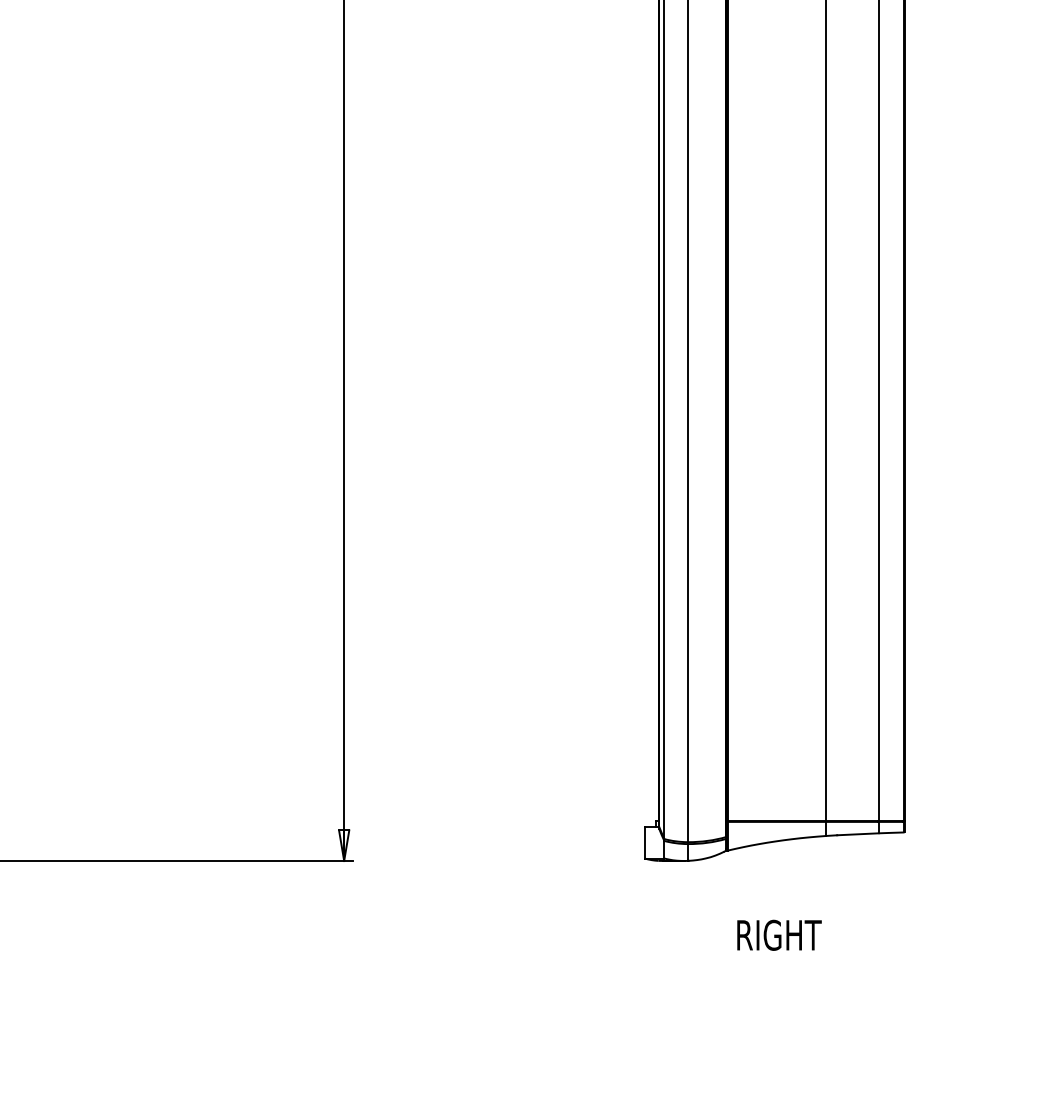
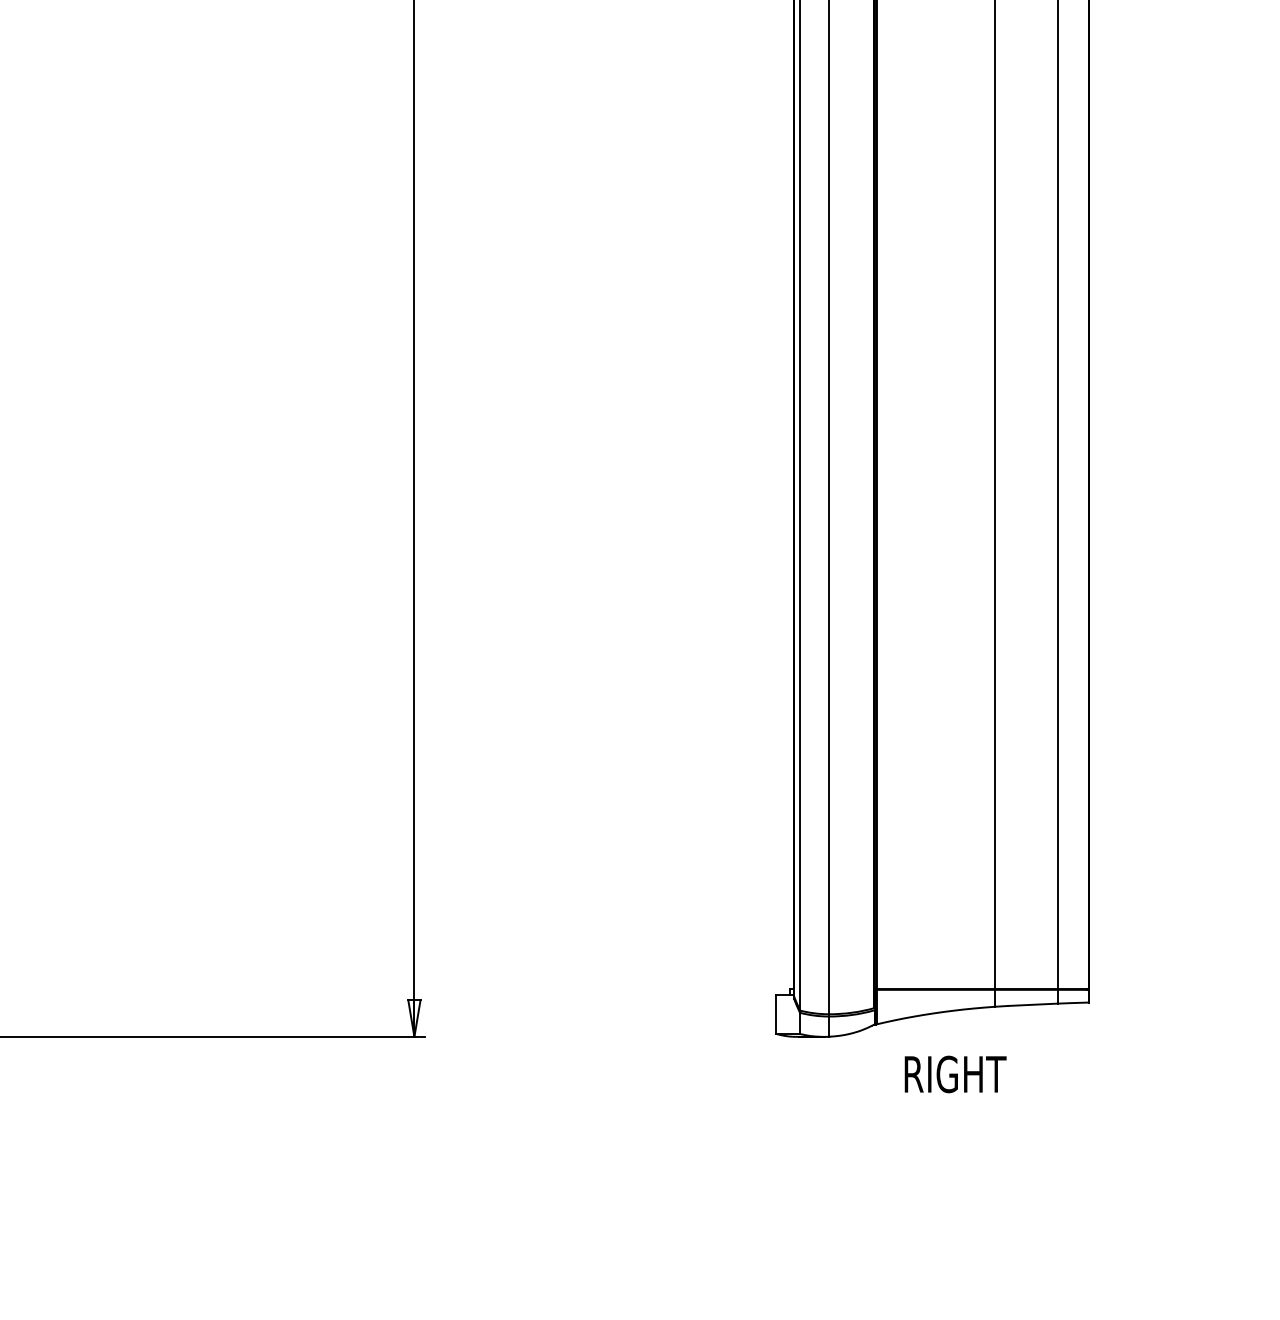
text: (779, 935) -> (955, 1074), moved

